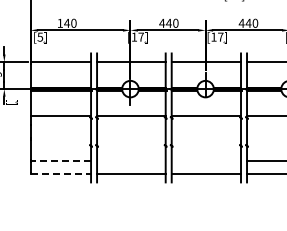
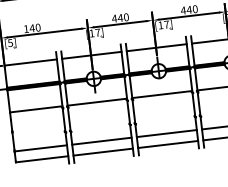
line: (60, 161) -> (40, 148), dashed -> solid
line: (131, 161) -> (102, 141), added
line: (206, 161) -> (167, 133), added
line: (61, 173) -> (42, 158), dashed -> solid

